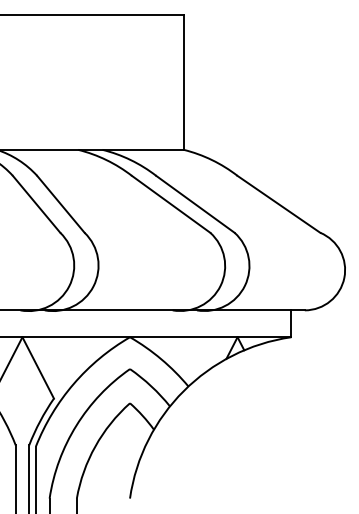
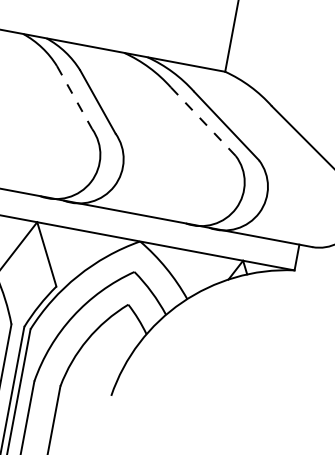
line: (36, 204) -> (74, 97), solid -> dashed
line: (171, 204) -> (203, 121), solid -> dashed

